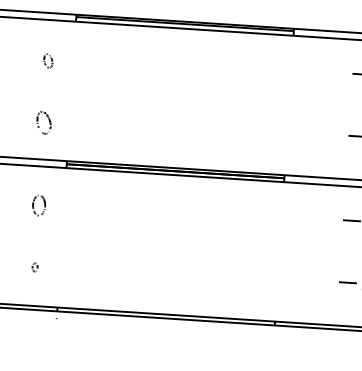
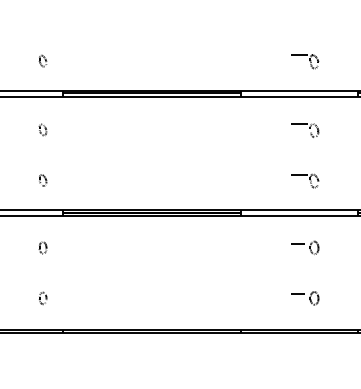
part: (45, 122) -> (43, 180), size x0.62
part: (38, 205) -> (42, 247), size x0.71
part: (34, 267) -> (42, 298), size x1.67

